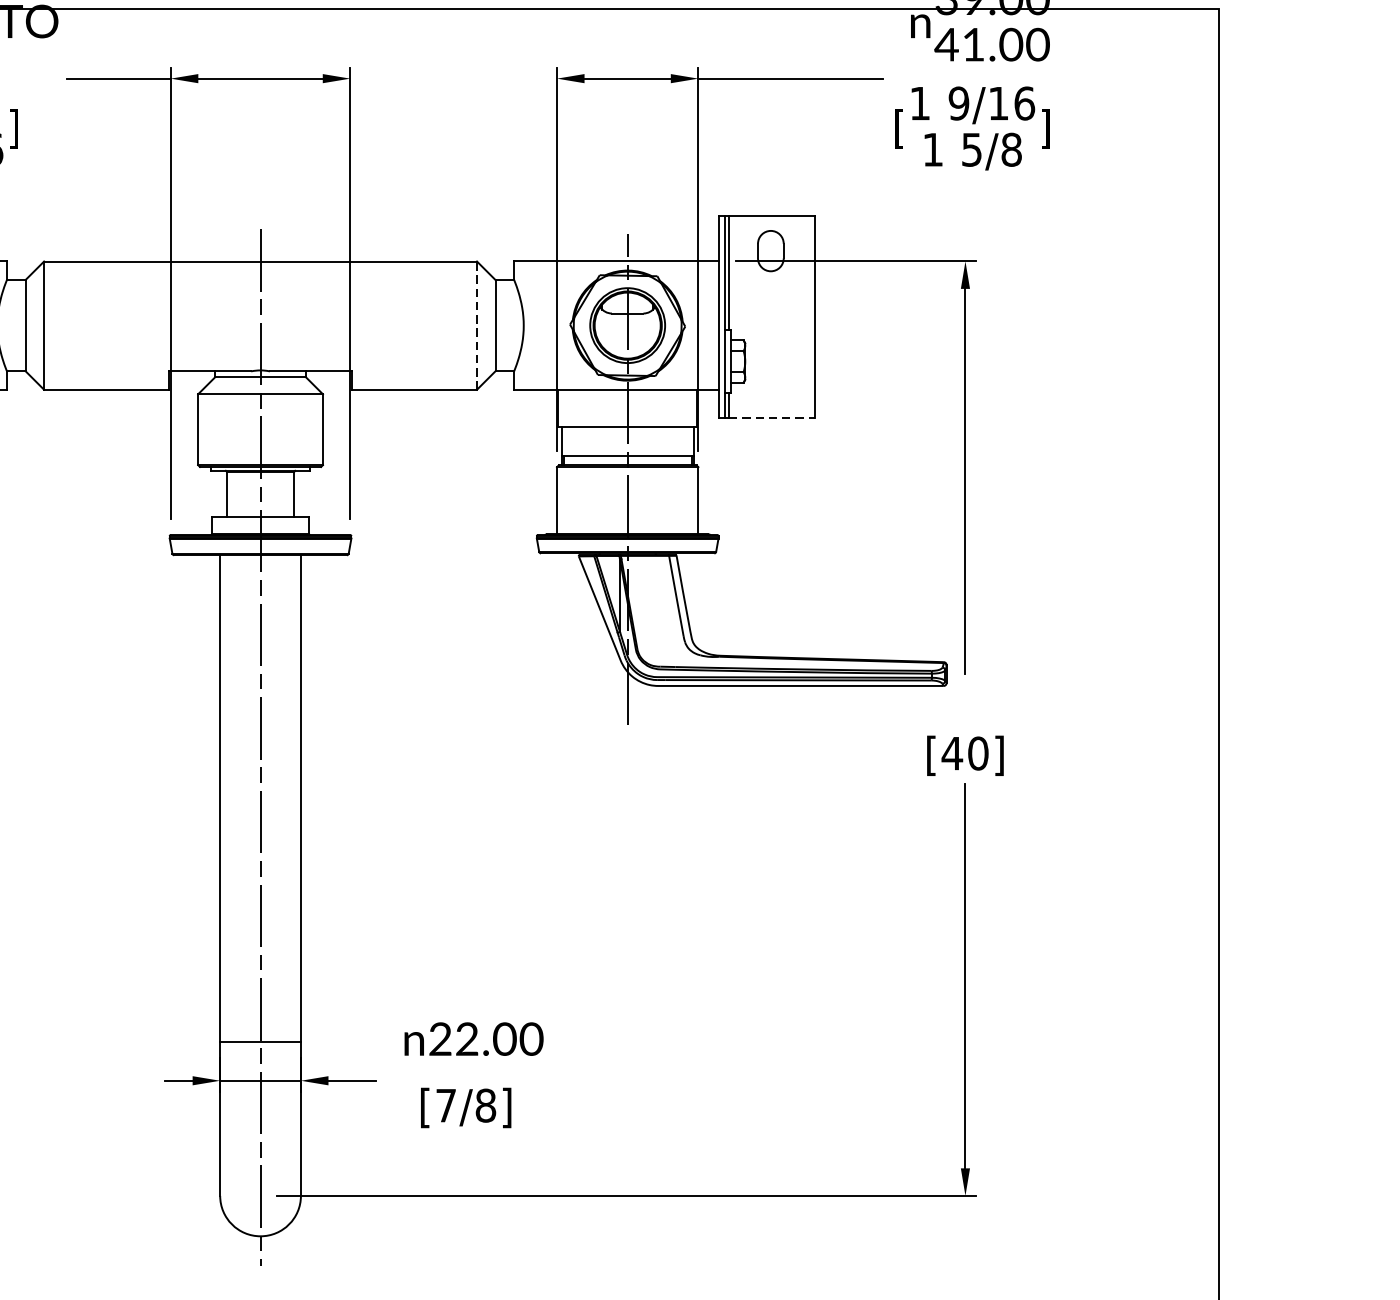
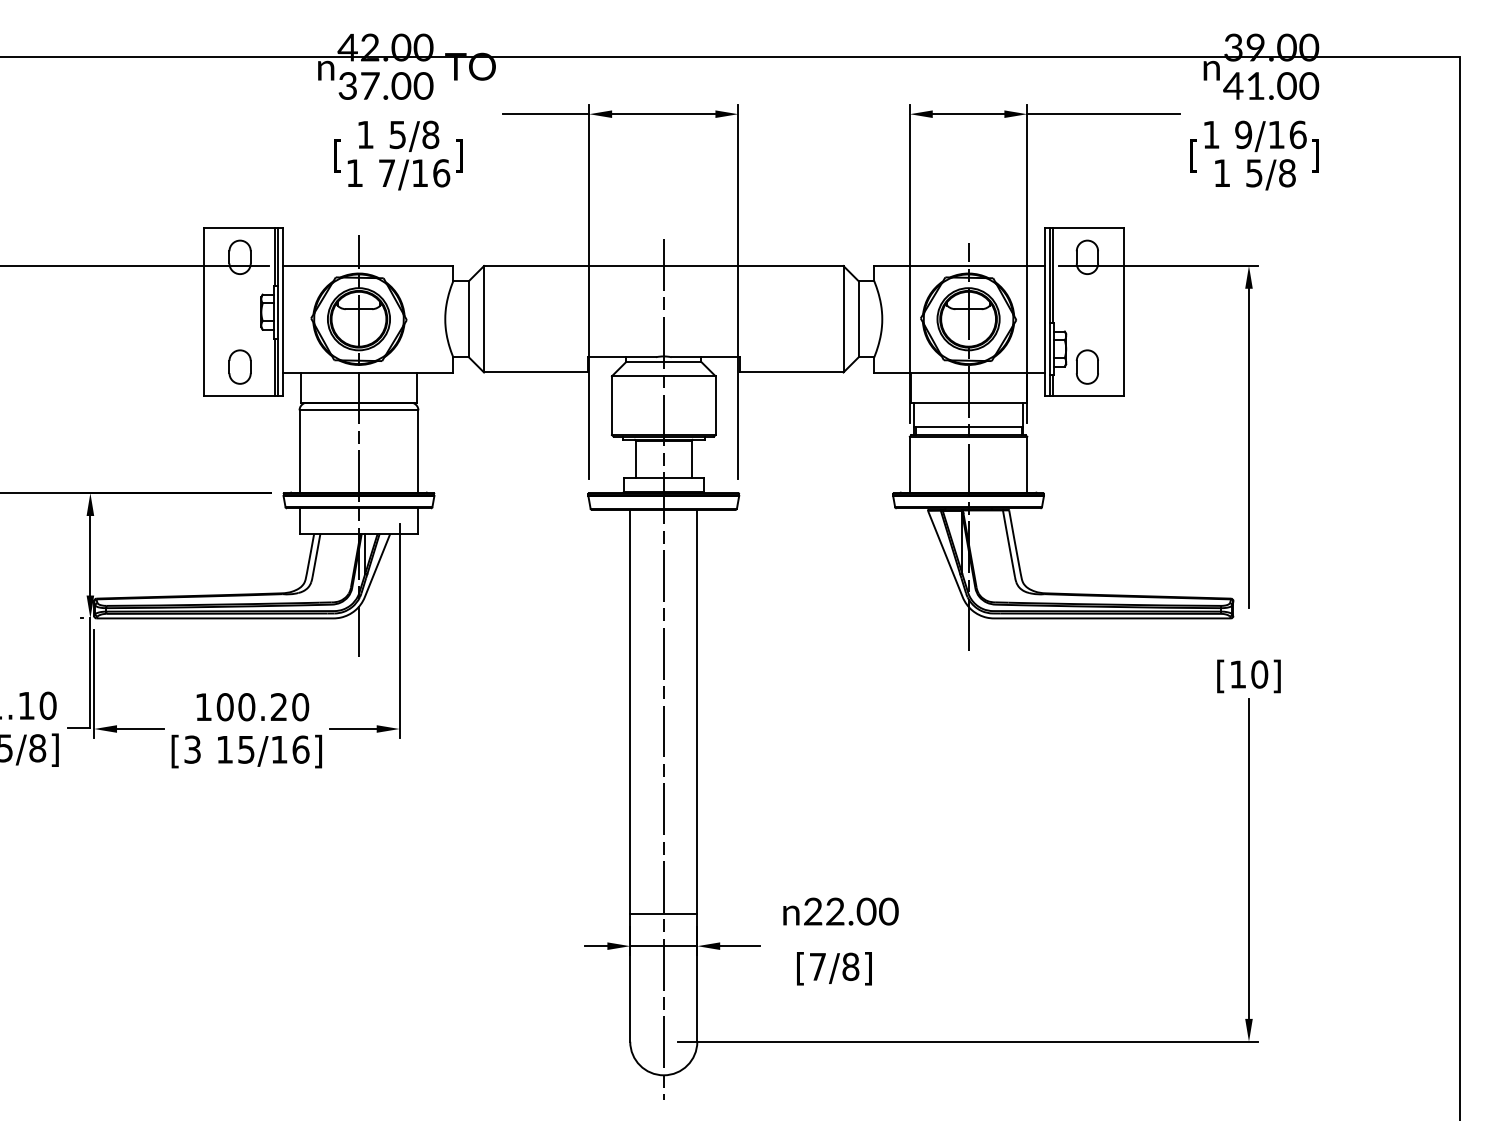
line: (477, 324) -> (843, 318), dashed -> solid
part: (769, 382) -> (1086, 366), added
line: (772, 418) -> (1088, 396), dashed -> solid
text: (952, 753) -> (1238, 674), [40] -> [10]

